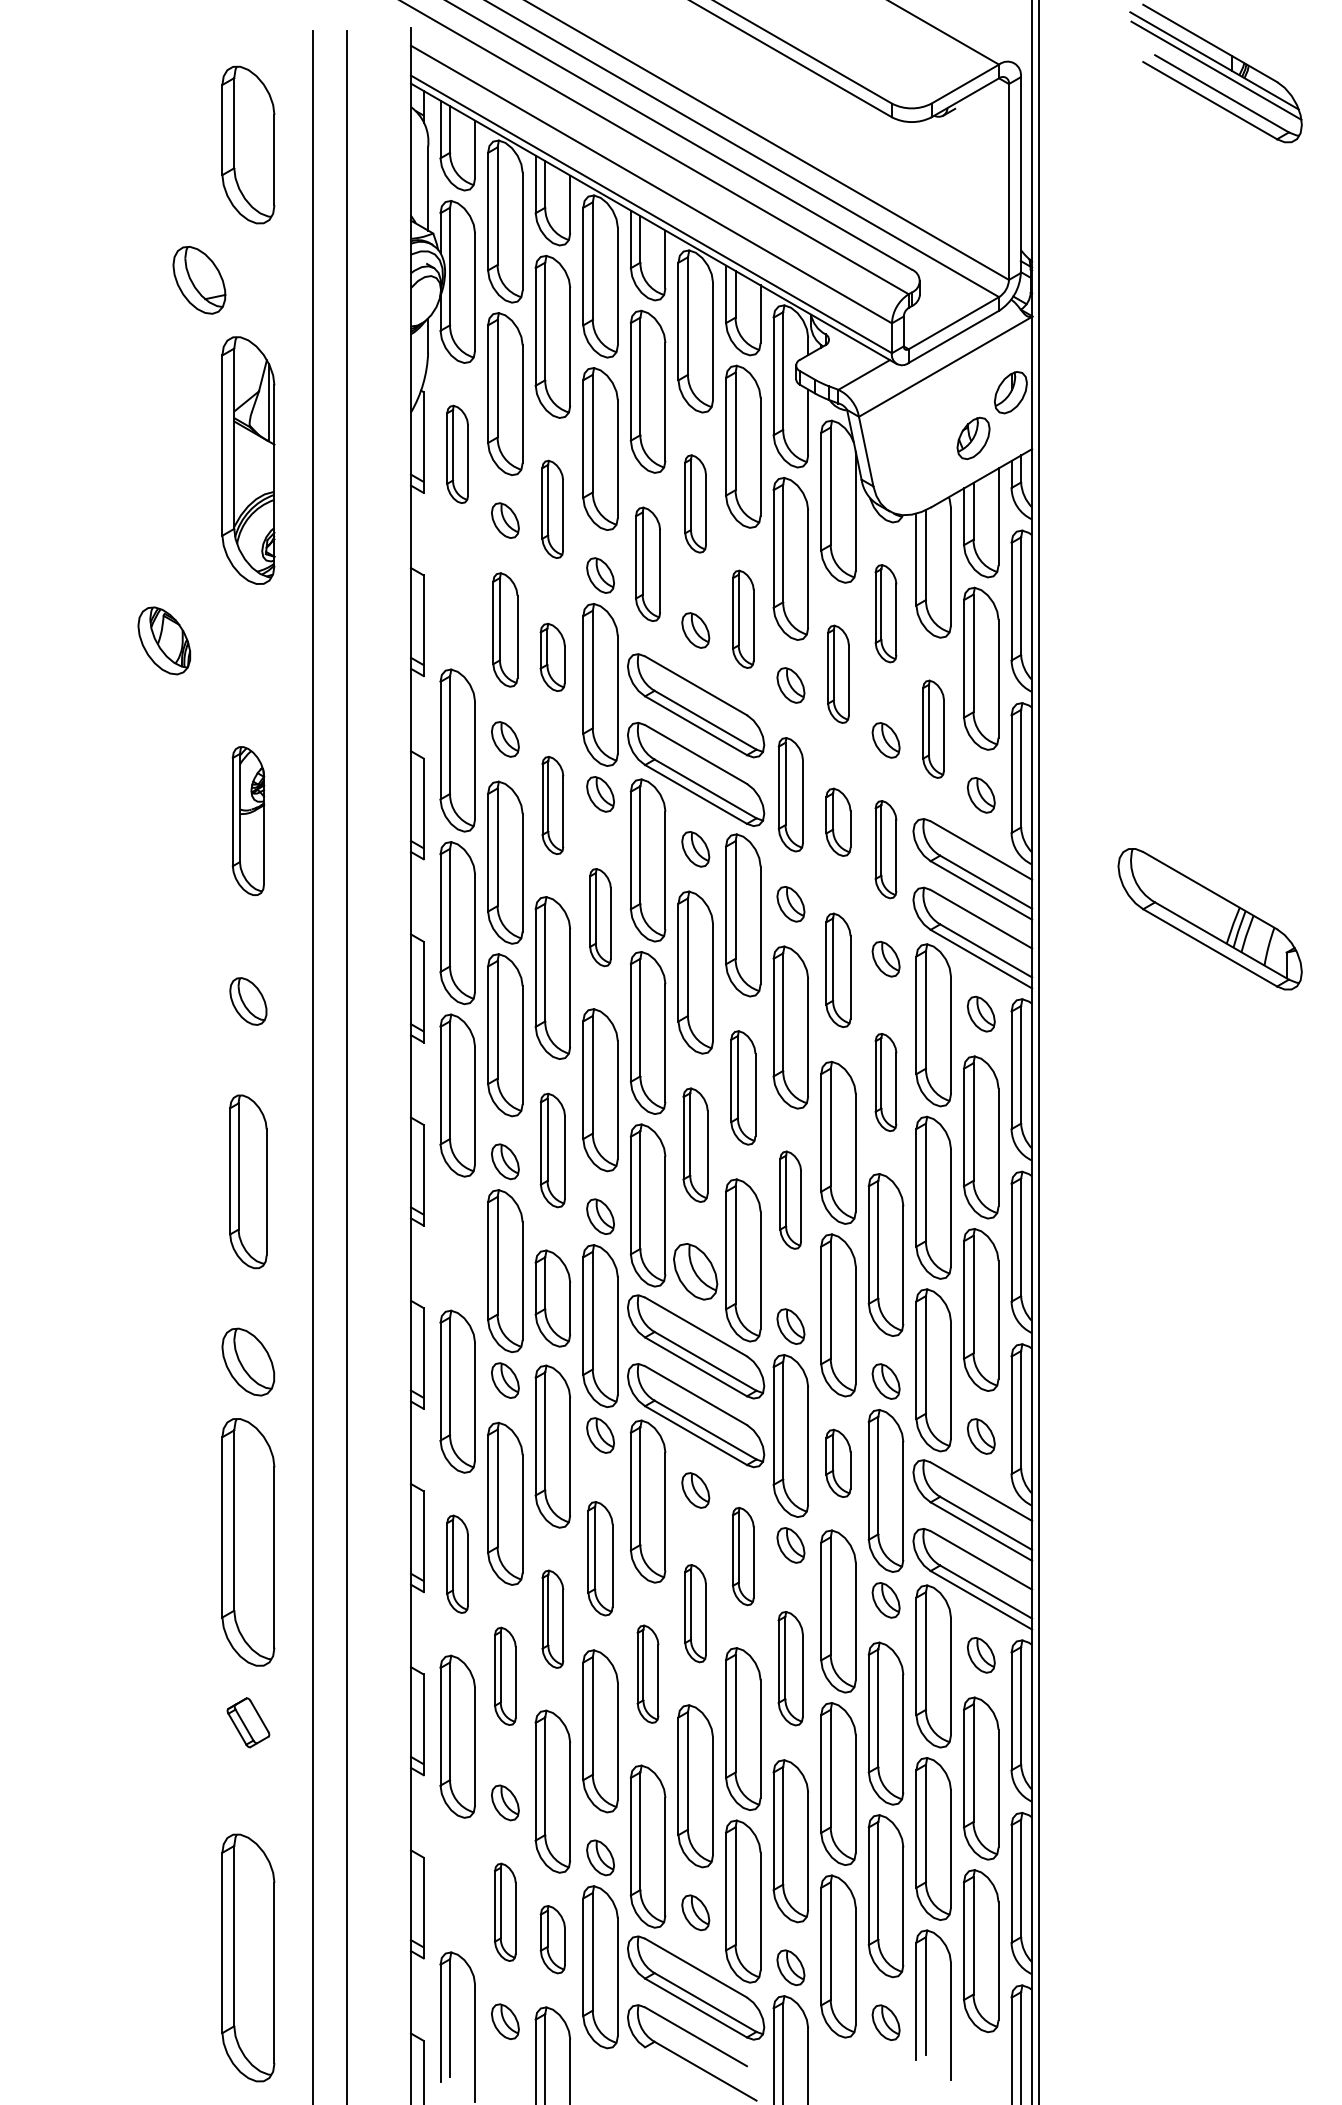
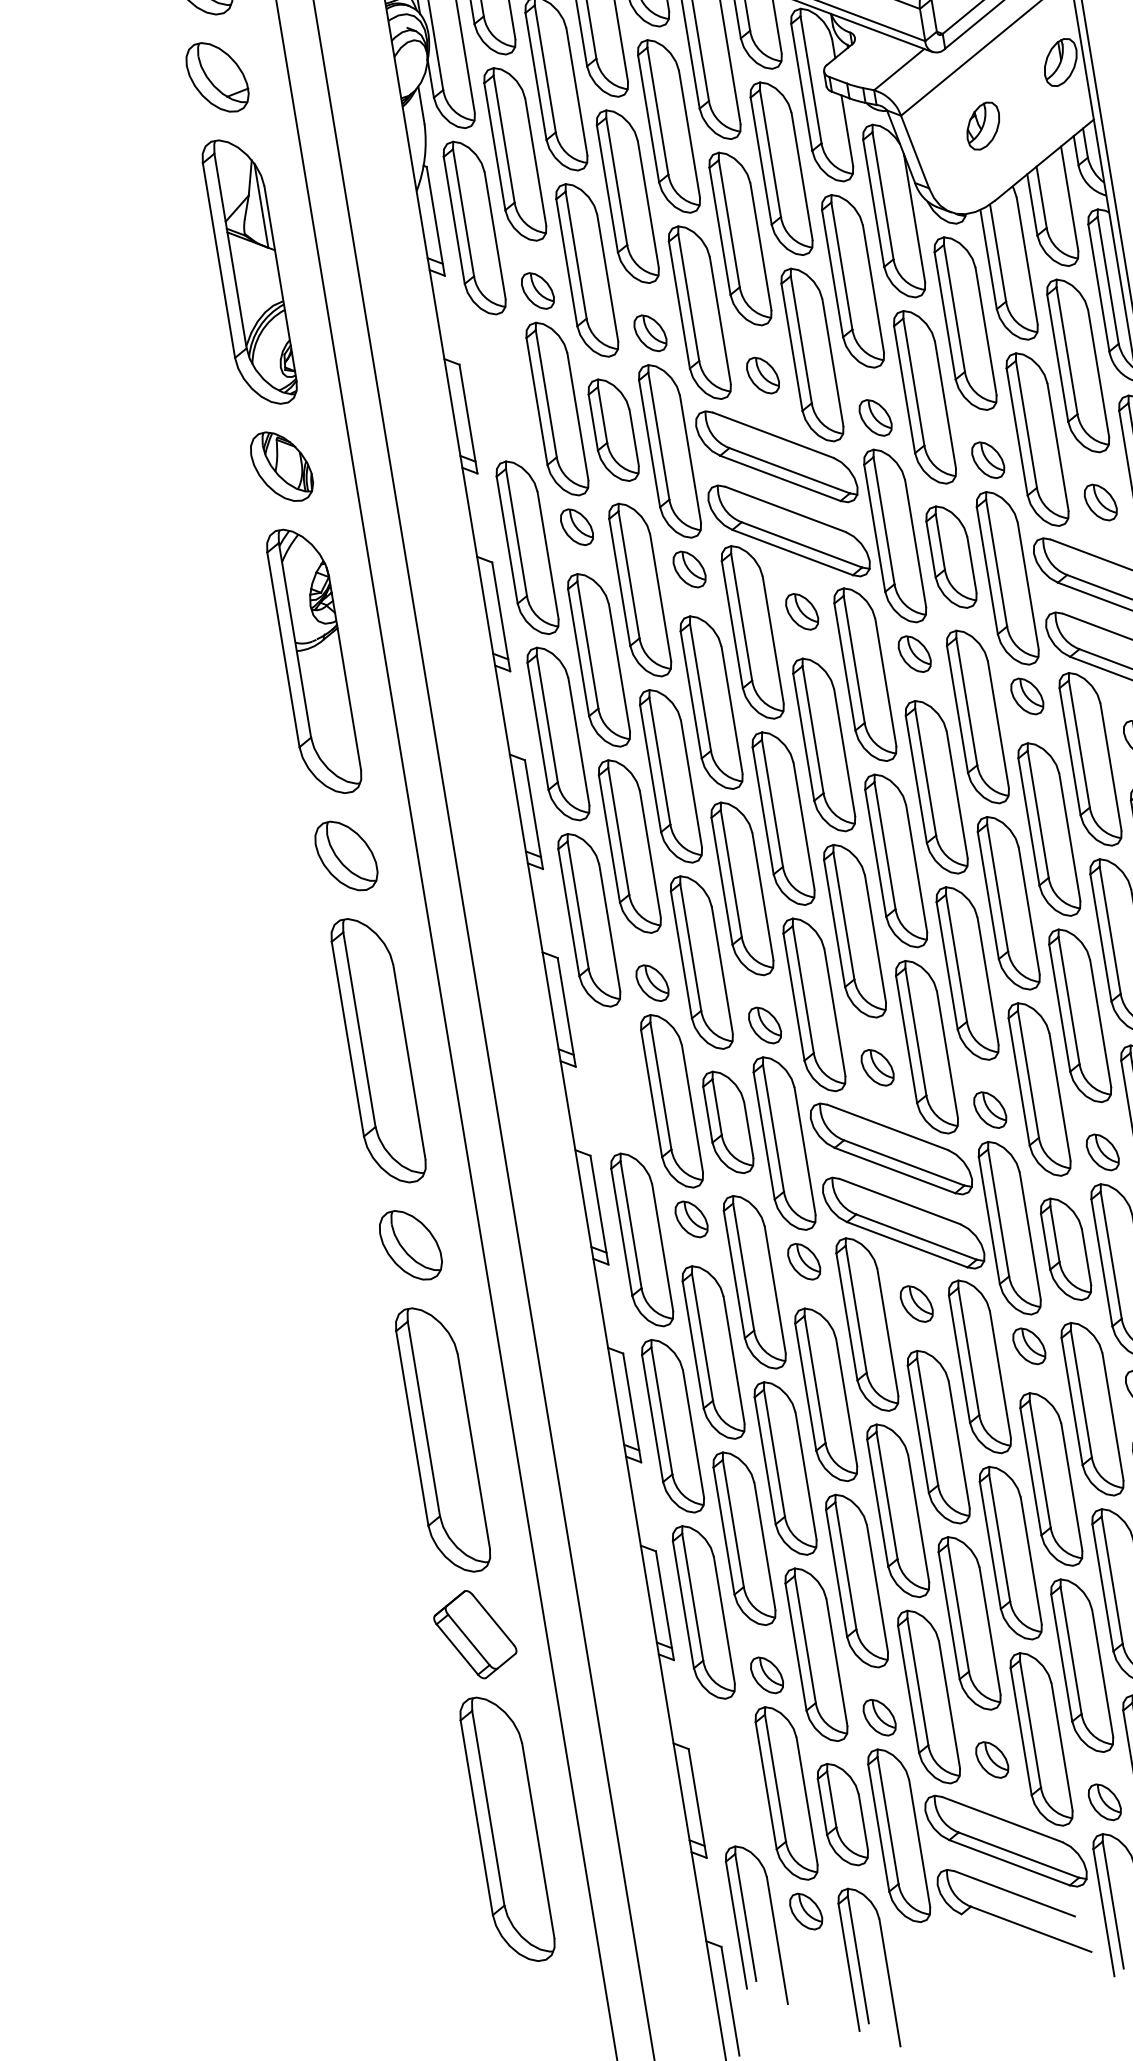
part: (199, 280) -> (217, 77), moved
part: (973, 438) -> (983, 126), moved
part: (457, 454) -> (474, 228), size x1.67
part: (695, 503) -> (740, 238), size x1.67
part: (552, 509) -> (586, 270), size x1.67
part: (647, 564) -> (699, 312), size x1.43
part: (885, 613) -> (964, 323), size x1.67
part: (743, 619) -> (812, 355), size x1.67
part: (505, 629) -> (557, 408), size x1.43
part: (164, 640) -> (281, 466), moved
part: (552, 657) -> (613, 430), size x1.43
part: (838, 674) -> (925, 397), size x1.67
part: (933, 729) -> (1037, 439), size x1.67
part: (790, 794) -> (894, 535), size x1.43
part: (552, 805) -> (639, 590), size x1.67
part: (248, 820) -> (314, 660), size x1.67
part: (838, 822) -> (951, 557), size x1.43
part: (885, 849) -> (1007, 578), size x1.67
part: (600, 917) -> (711, 702), size x1.67
part: (838, 970) -> (977, 717), size x1.43
part: (248, 1001) -> (346, 856), size x1.43
part: (885, 1082) -> (1048, 829), size x1.67
part: (743, 1087) -> (896, 860), size x1.43
part: (695, 1145) -> (854, 931), size x1.43
part: (552, 1150) -> (701, 962), size x1.43
part: (248, 1181) -> (378, 1050), size x1.43
part: (790, 1200) -> (967, 974), size x1.67
part: (695, 1271) -> (877, 1067), size x0.62
part: (838, 1463) -> (1066, 1249), size x1.43
part: (743, 1556) -> (980, 1366), size x1.67
part: (600, 1558) -> (826, 1394), size x1.43
part: (457, 1564) -> (672, 1426), size x1.67
part: (695, 1613) -> (938, 1436), size x1.67
part: (552, 1619) -> (785, 1468), size x1.67
part: (790, 1668) -> (1050, 1479), size x1.43
part: (647, 1674) -> (897, 1511), size x1.67
part: (505, 1676) -> (744, 1538), size x1.67
part: (248, 1722) -> (475, 1634), size x1.67
part: (505, 1912) -> (786, 1793), size x1.67
part: (552, 1939) -> (842, 1814), size x1.43
part: (248, 1957) -> (507, 1828), moved

